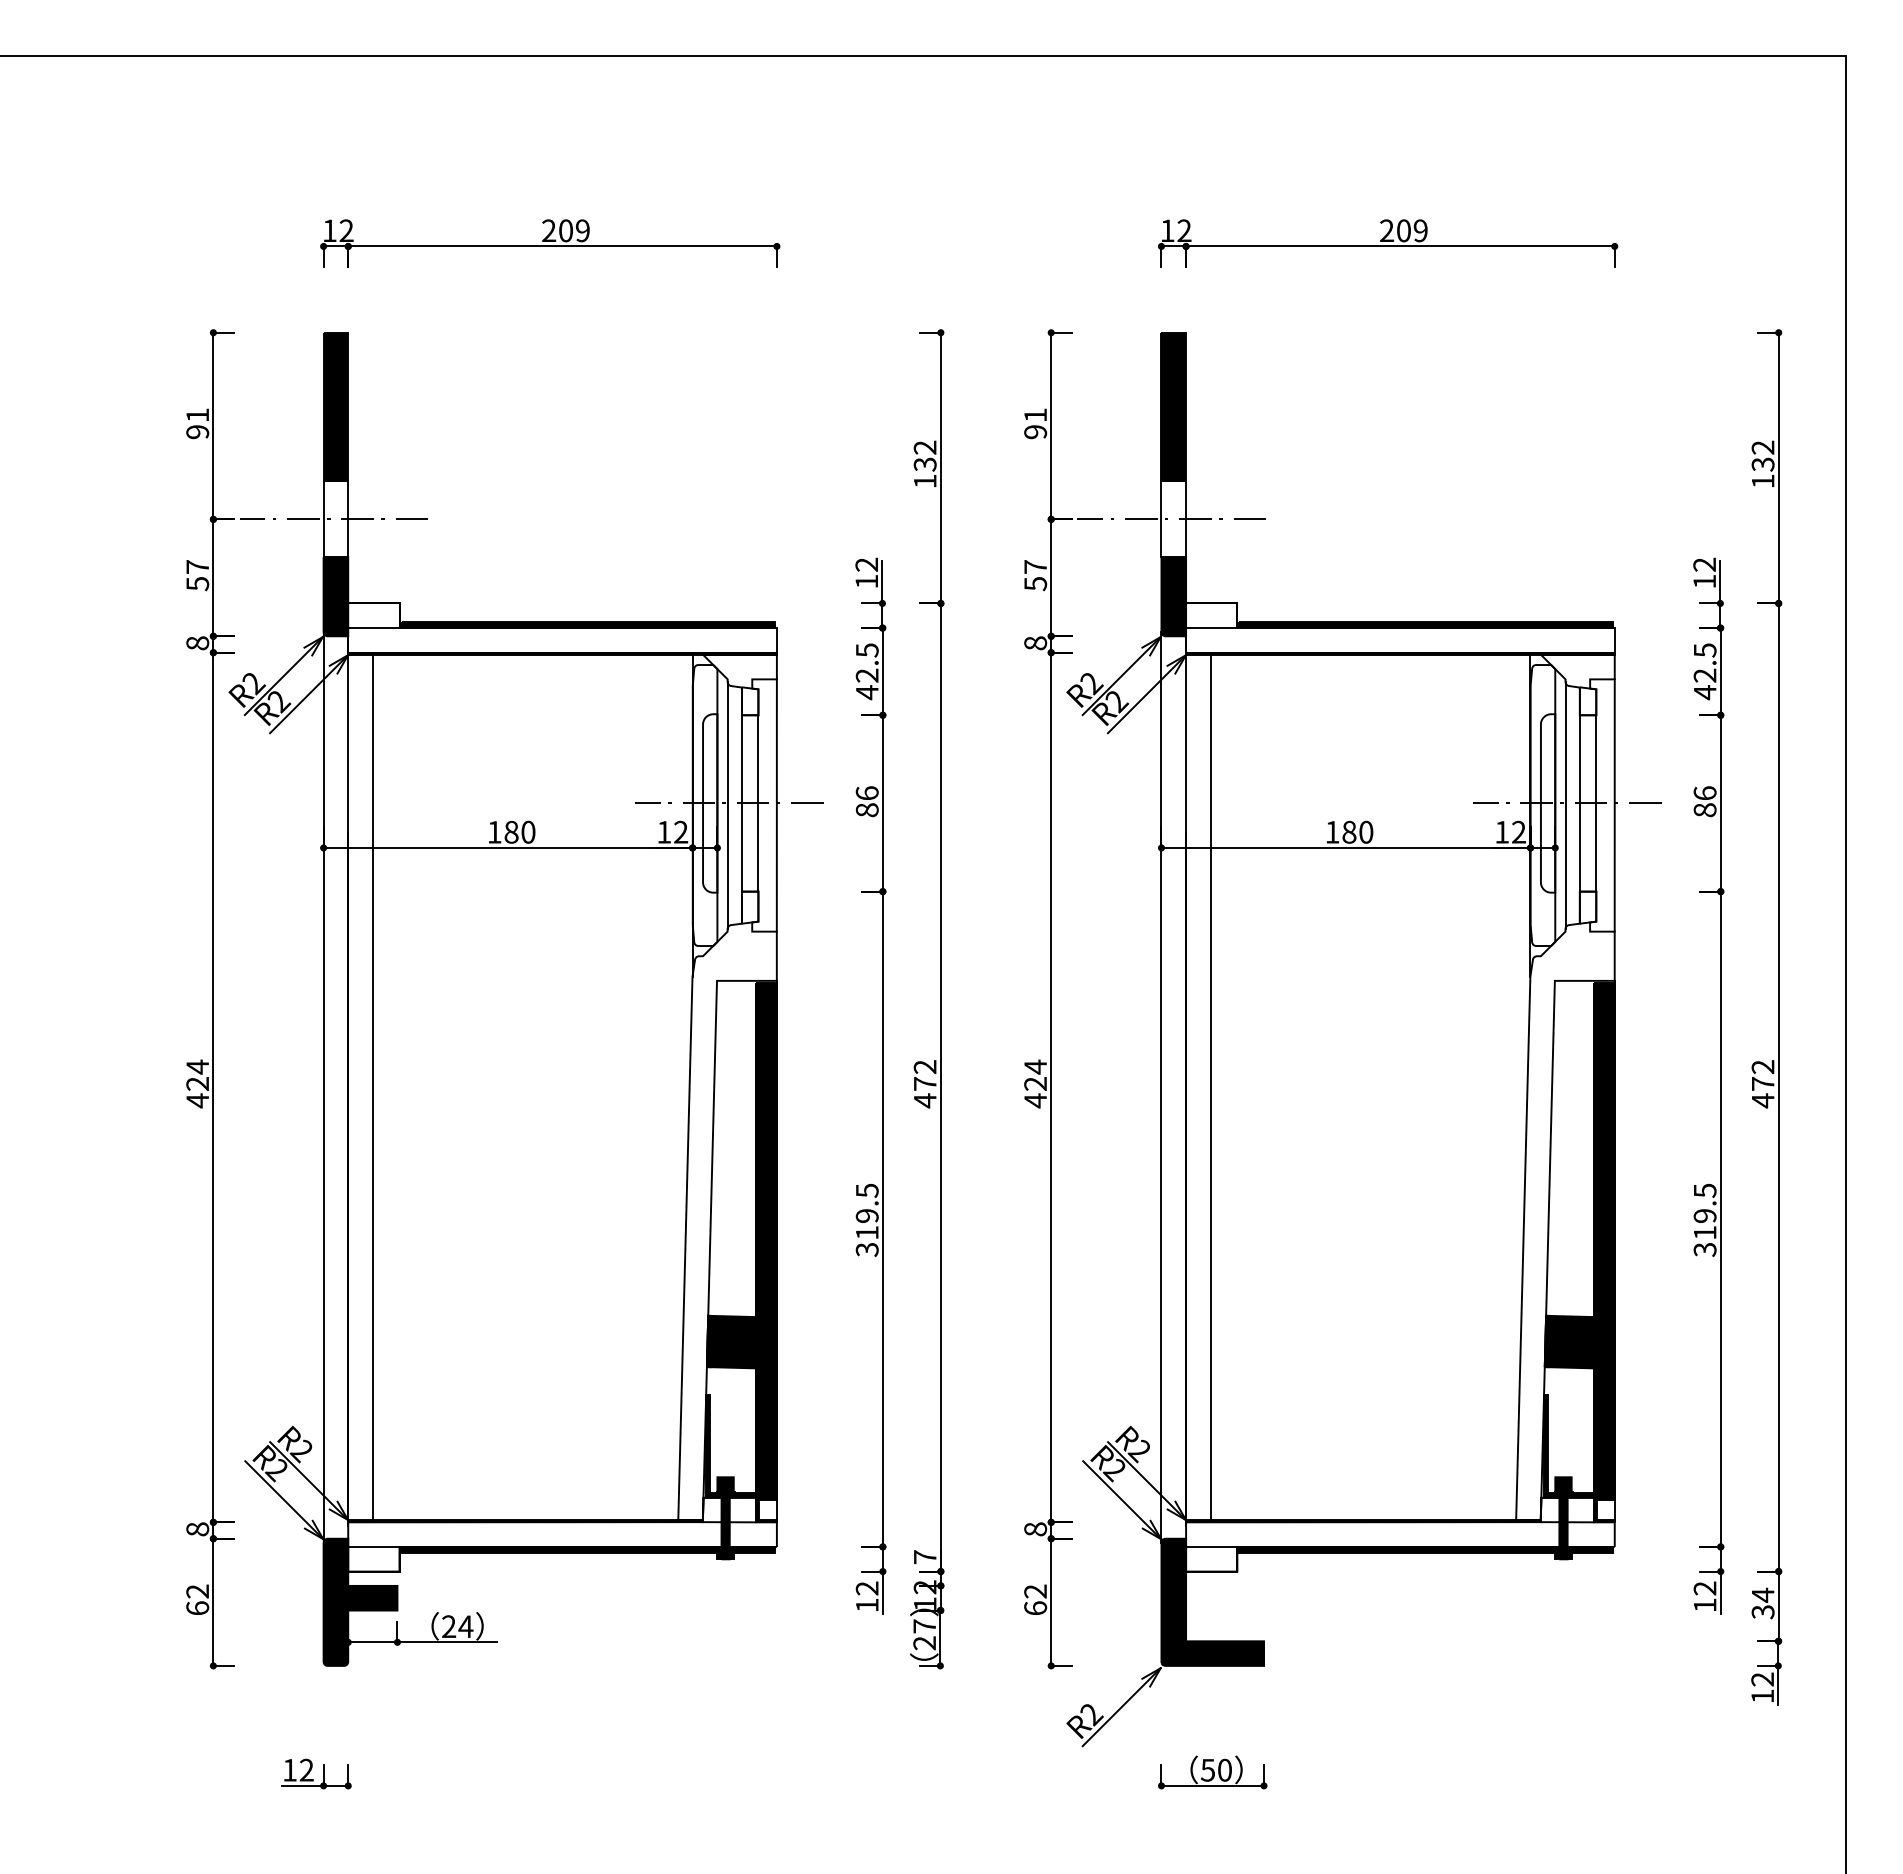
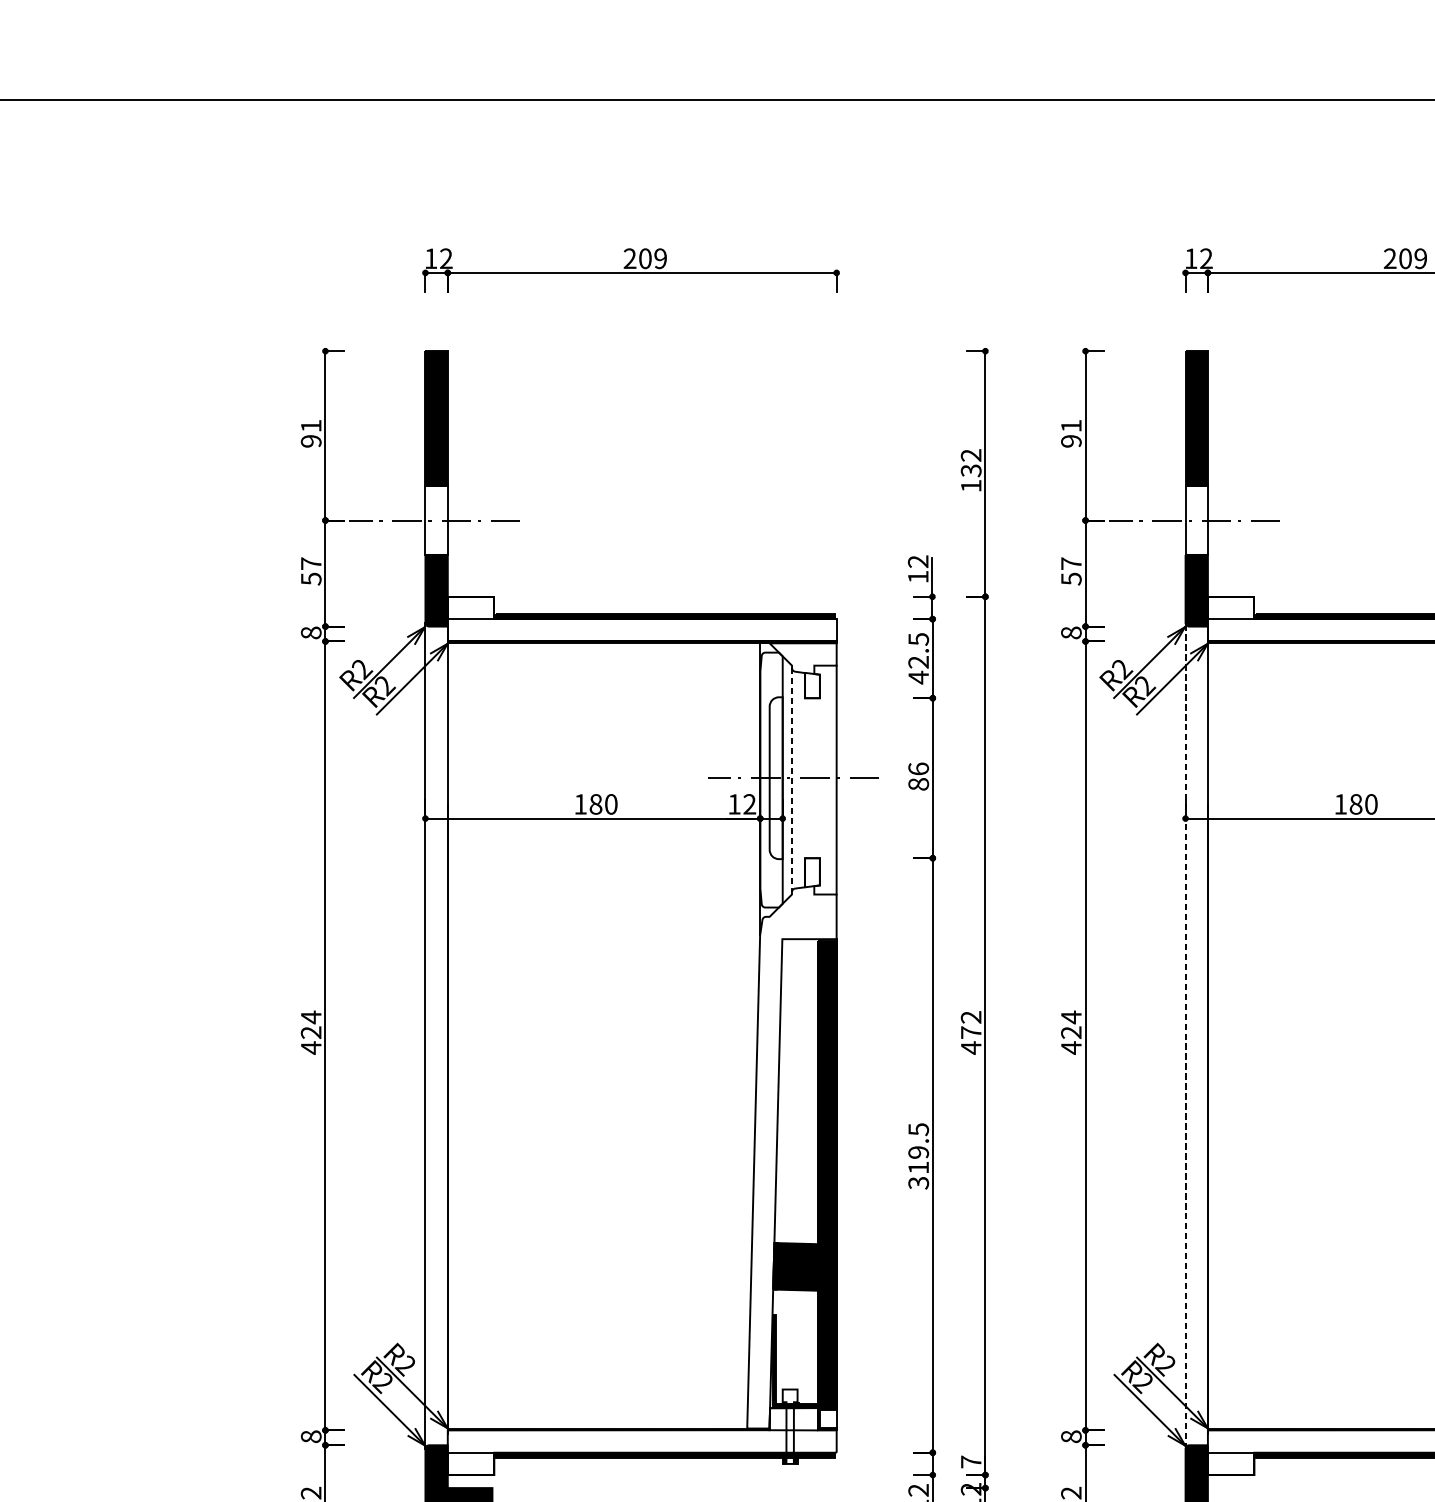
line: (742, 803) -> (805, 778), removed
line: (758, 803) -> (819, 778), removed
line: (727, 805) -> (791, 780), solid -> dashed
line: (372, 1087) -> (469, 1035), removed
line: (1161, 1087) -> (1185, 1035), solid -> dashed
line: (1210, 1087) -> (1230, 1035), removed
fill: (725, 1518) -> (790, 1426), removed

